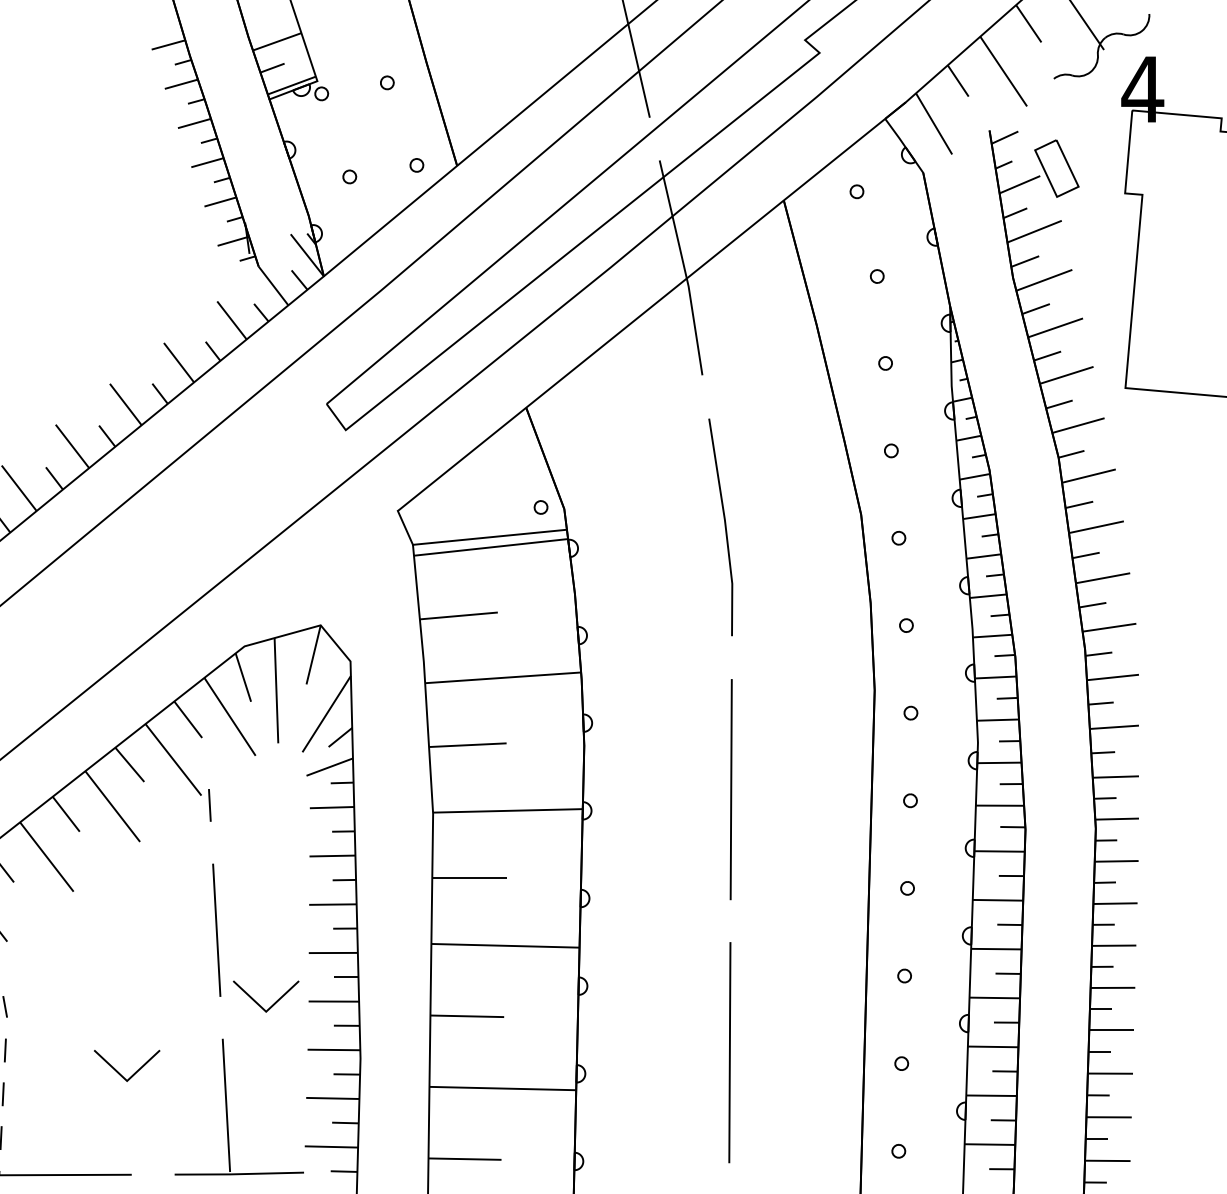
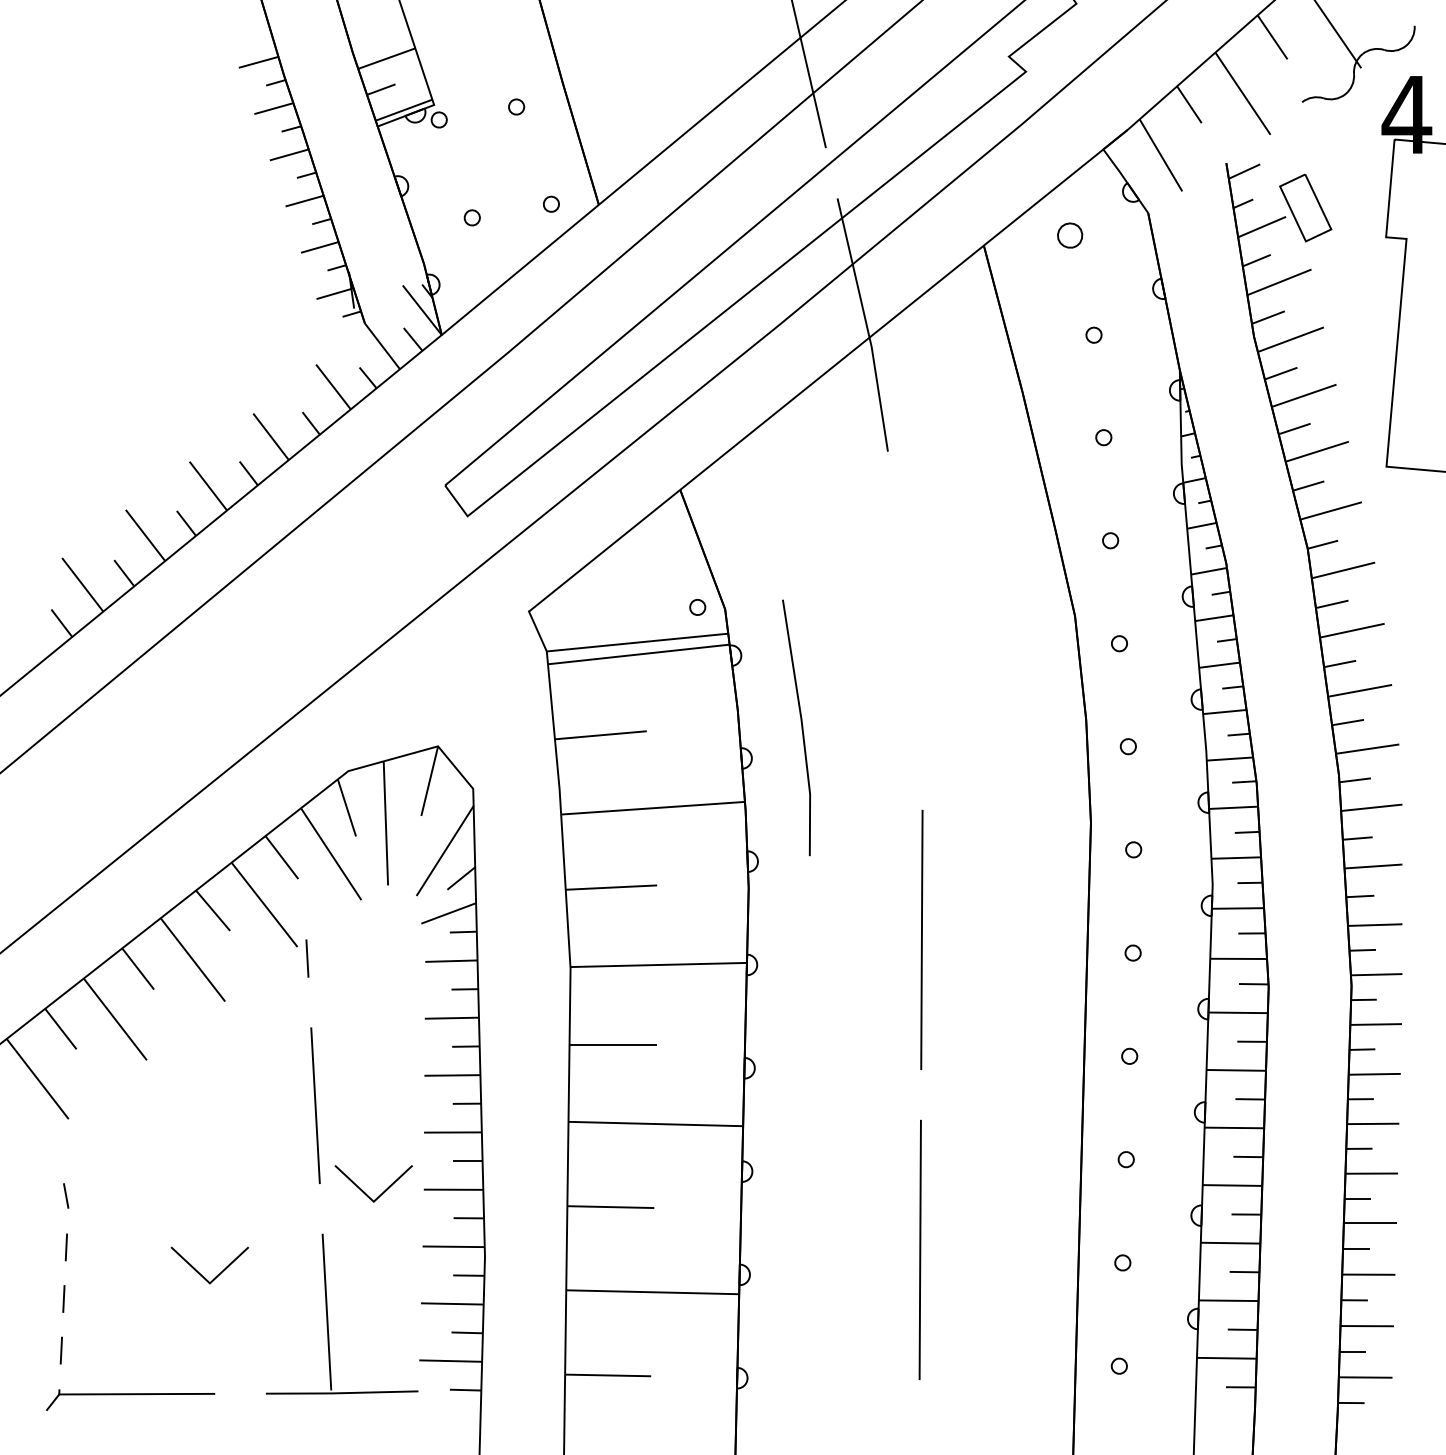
part: (856, 191) -> (1069, 234), size x1.6
line: (724, 527) -> (801, 727), moved

